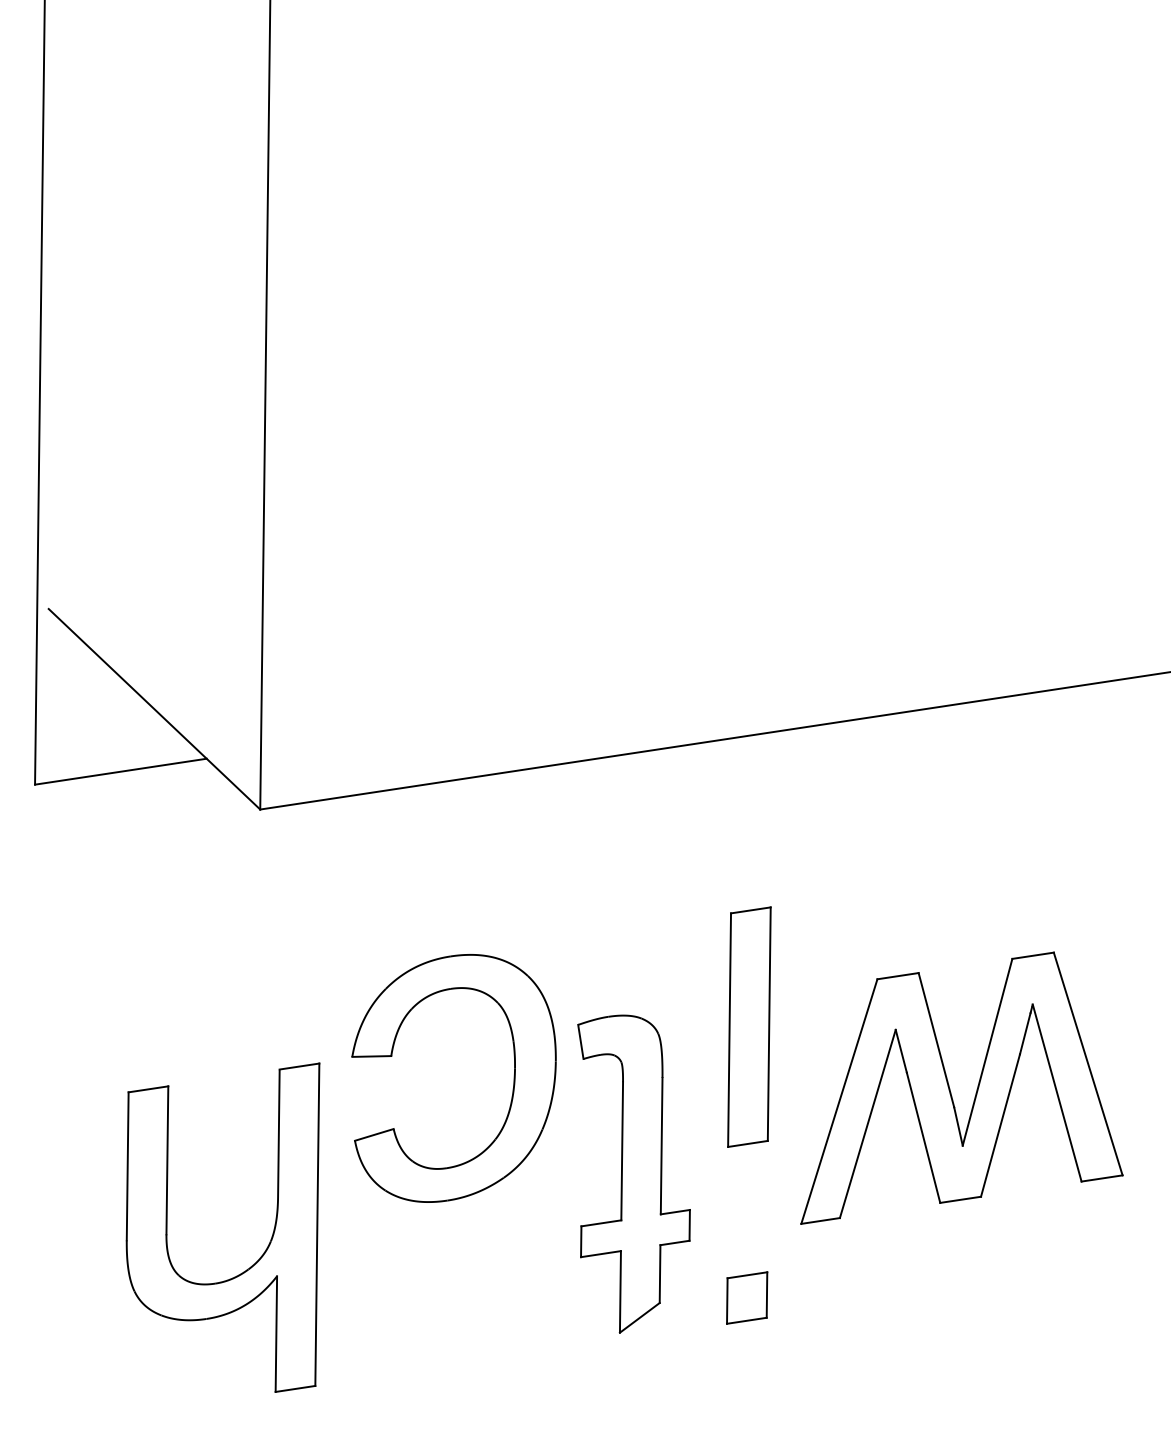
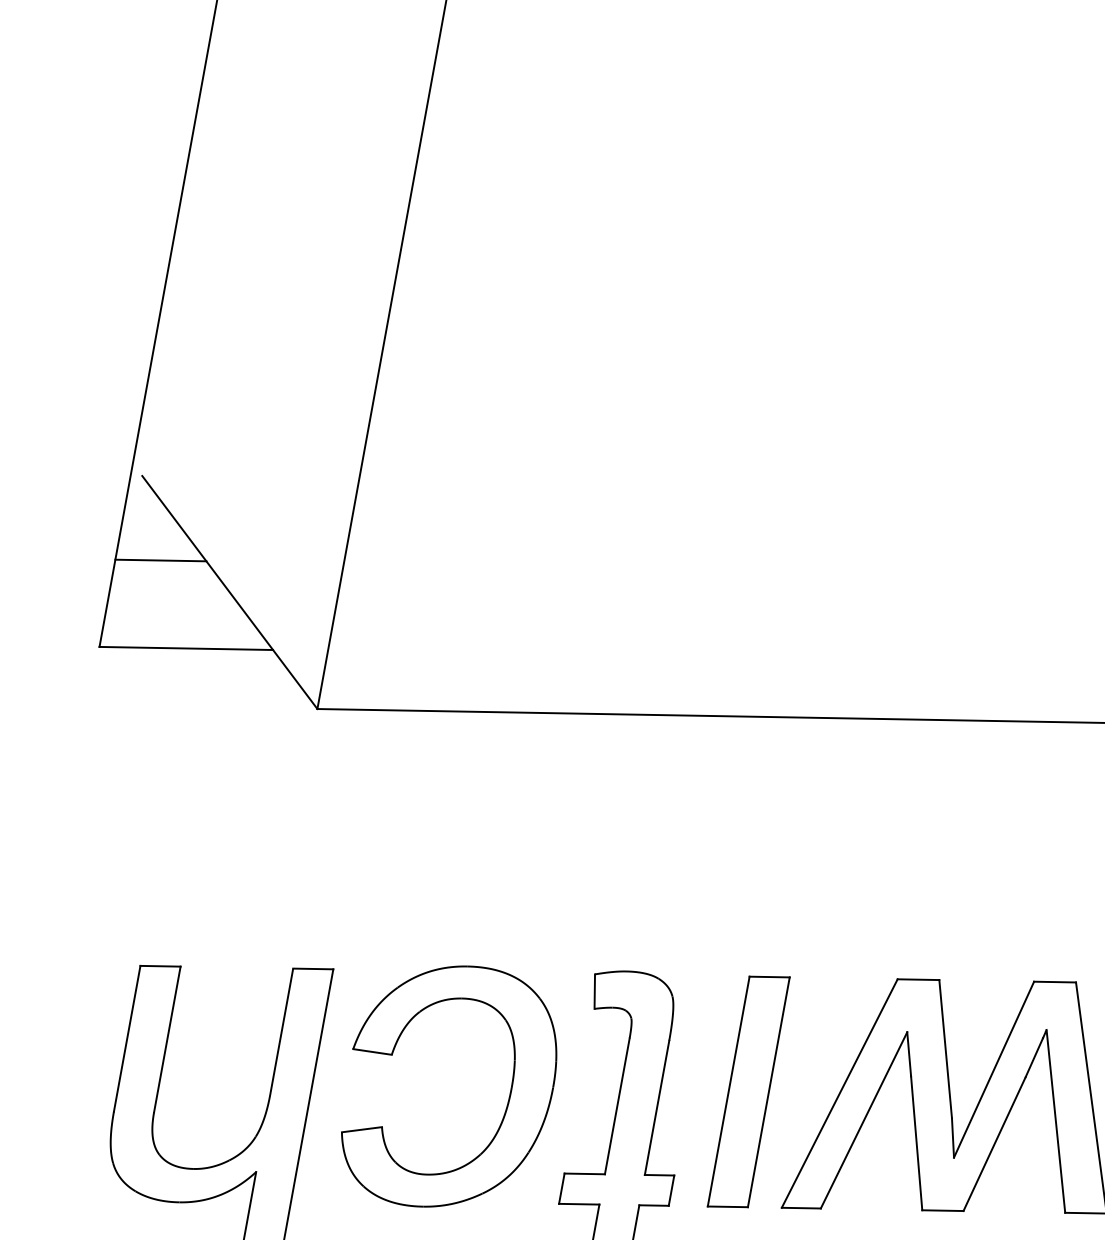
line: (81, 689) -> (161, 560), added
part: (749, 1026) -> (748, 1091), moved
part: (512, 1088) -> (505, 1106), moved

